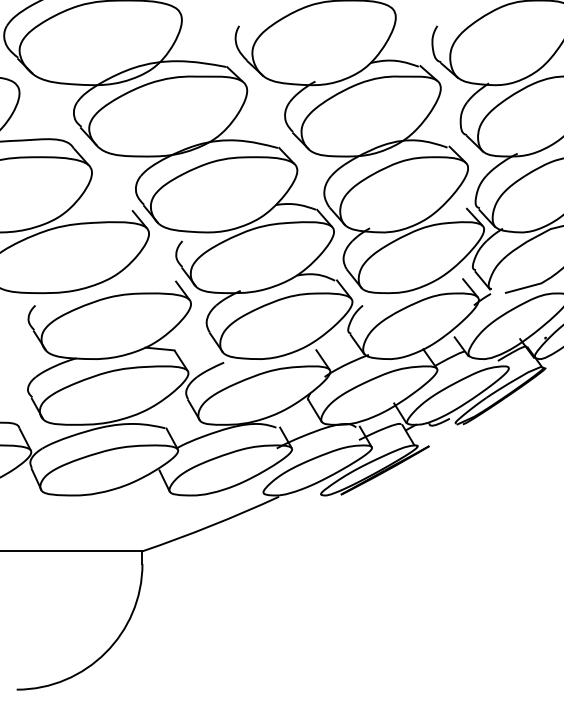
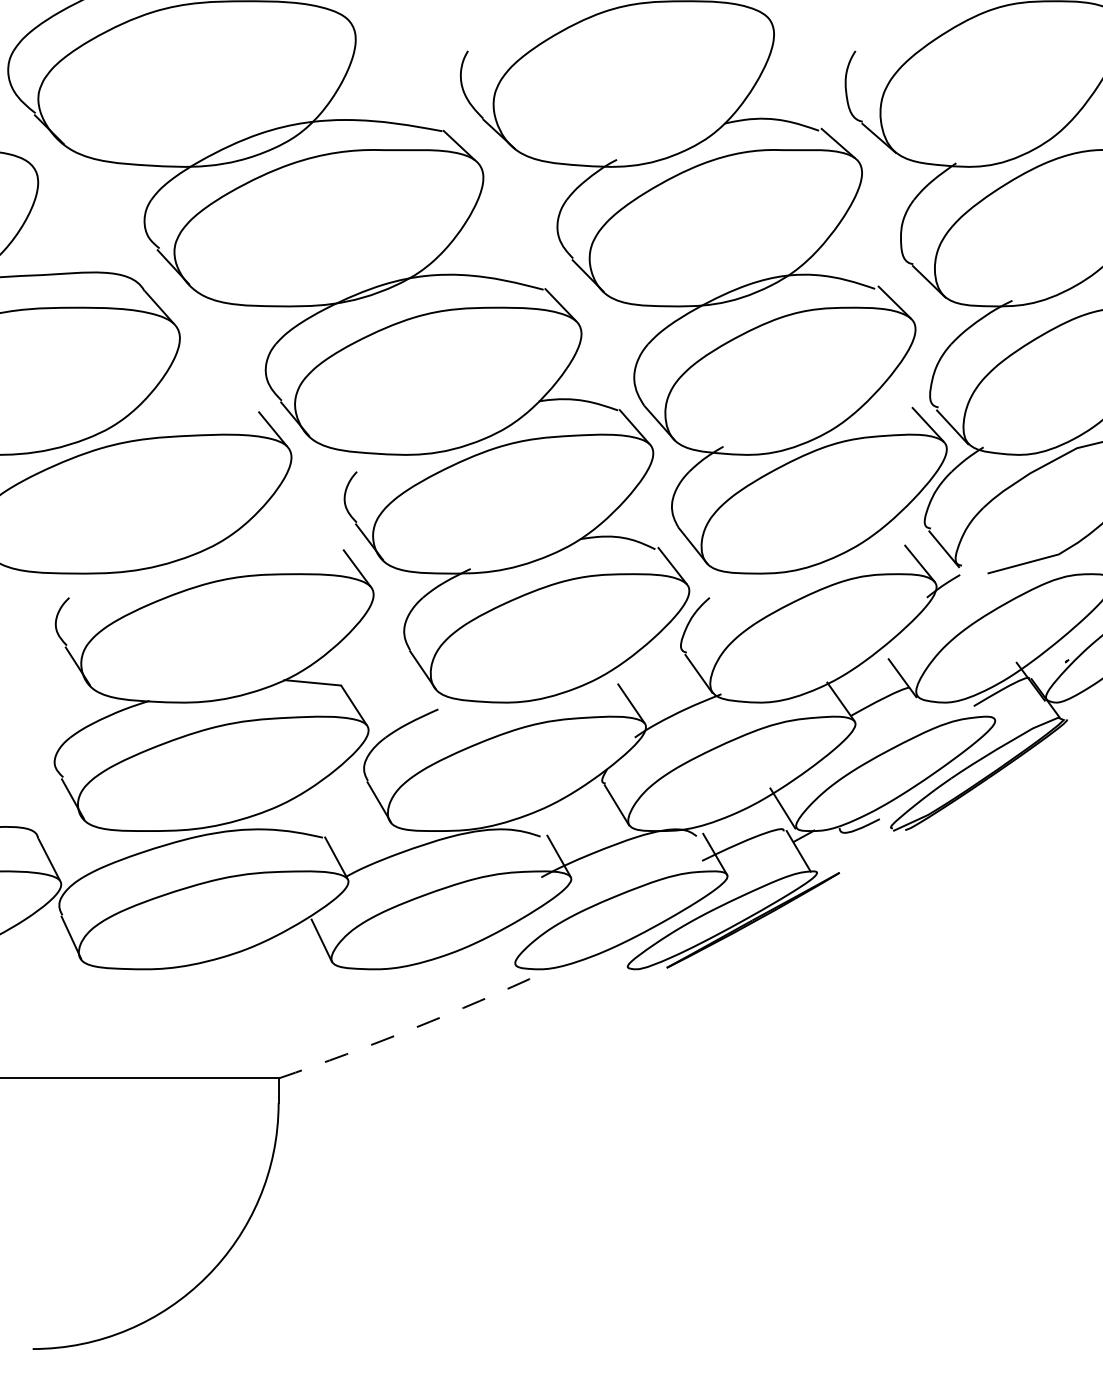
arc: (211, 525) -> (413, 1027), solid -> dashed

